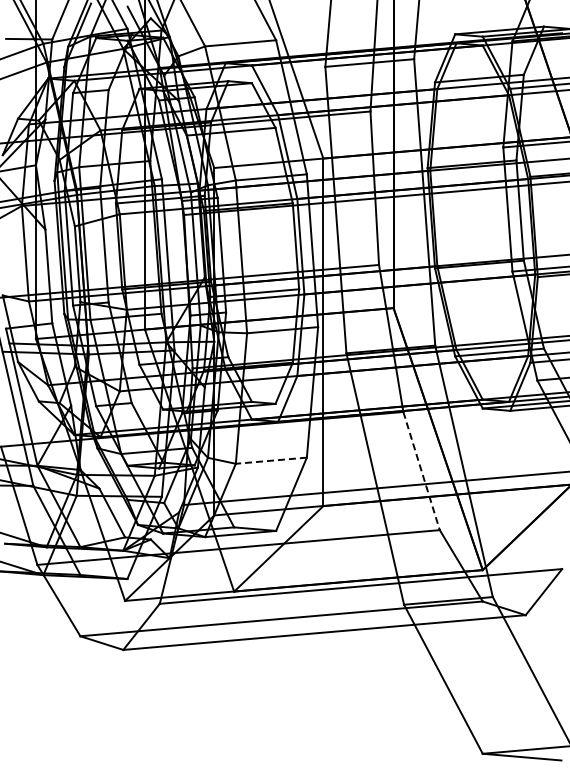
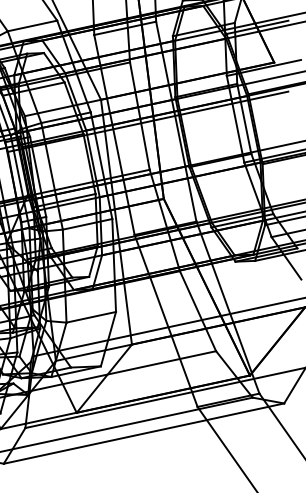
line: (271, 460) -> (91, 317), dashed -> solid
line: (421, 471) -> (198, 311), dashed -> solid

